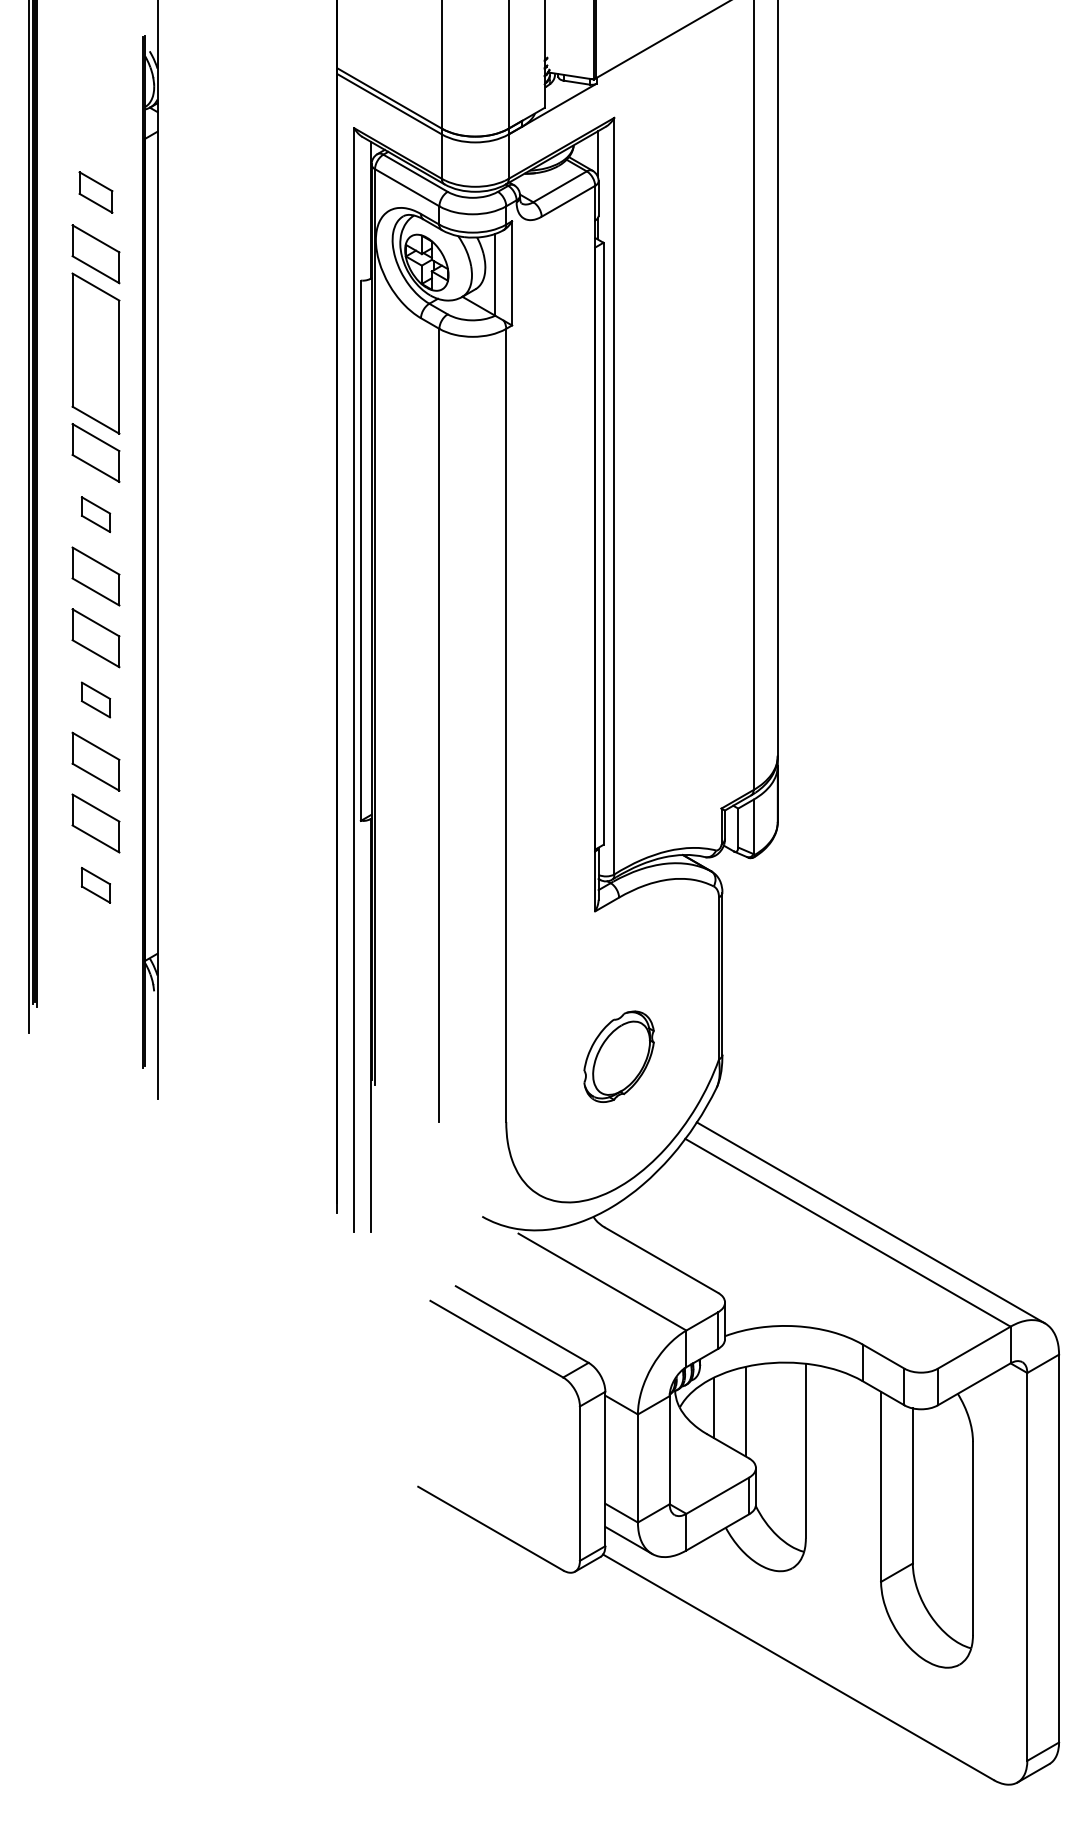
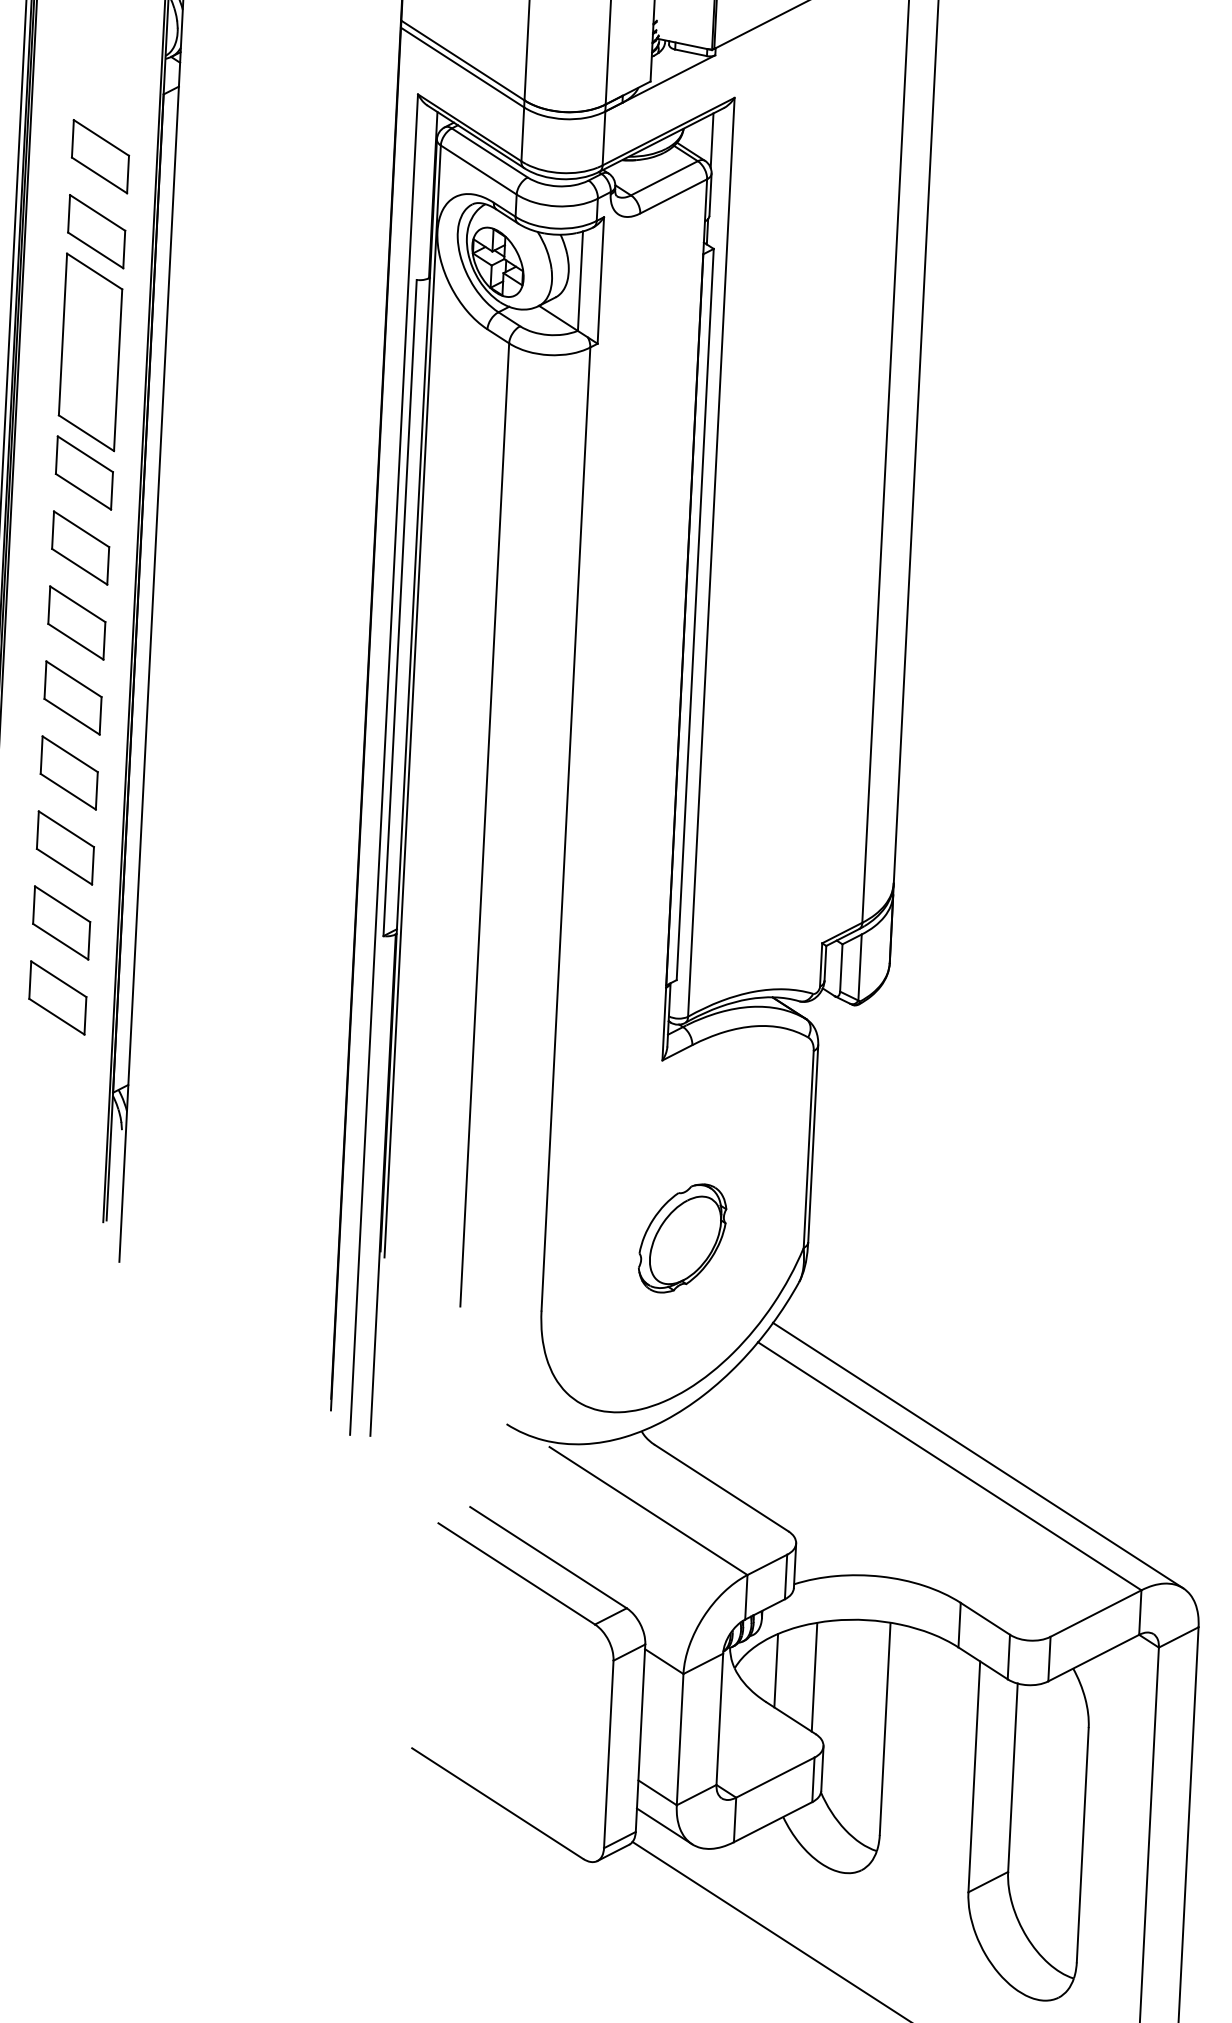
part: (95, 192) -> (99, 156), size x1.43
part: (95, 514) -> (80, 547), size x1.67
part: (95, 699) -> (68, 772), size x1.67
part: (95, 885) -> (57, 998), size x1.67

